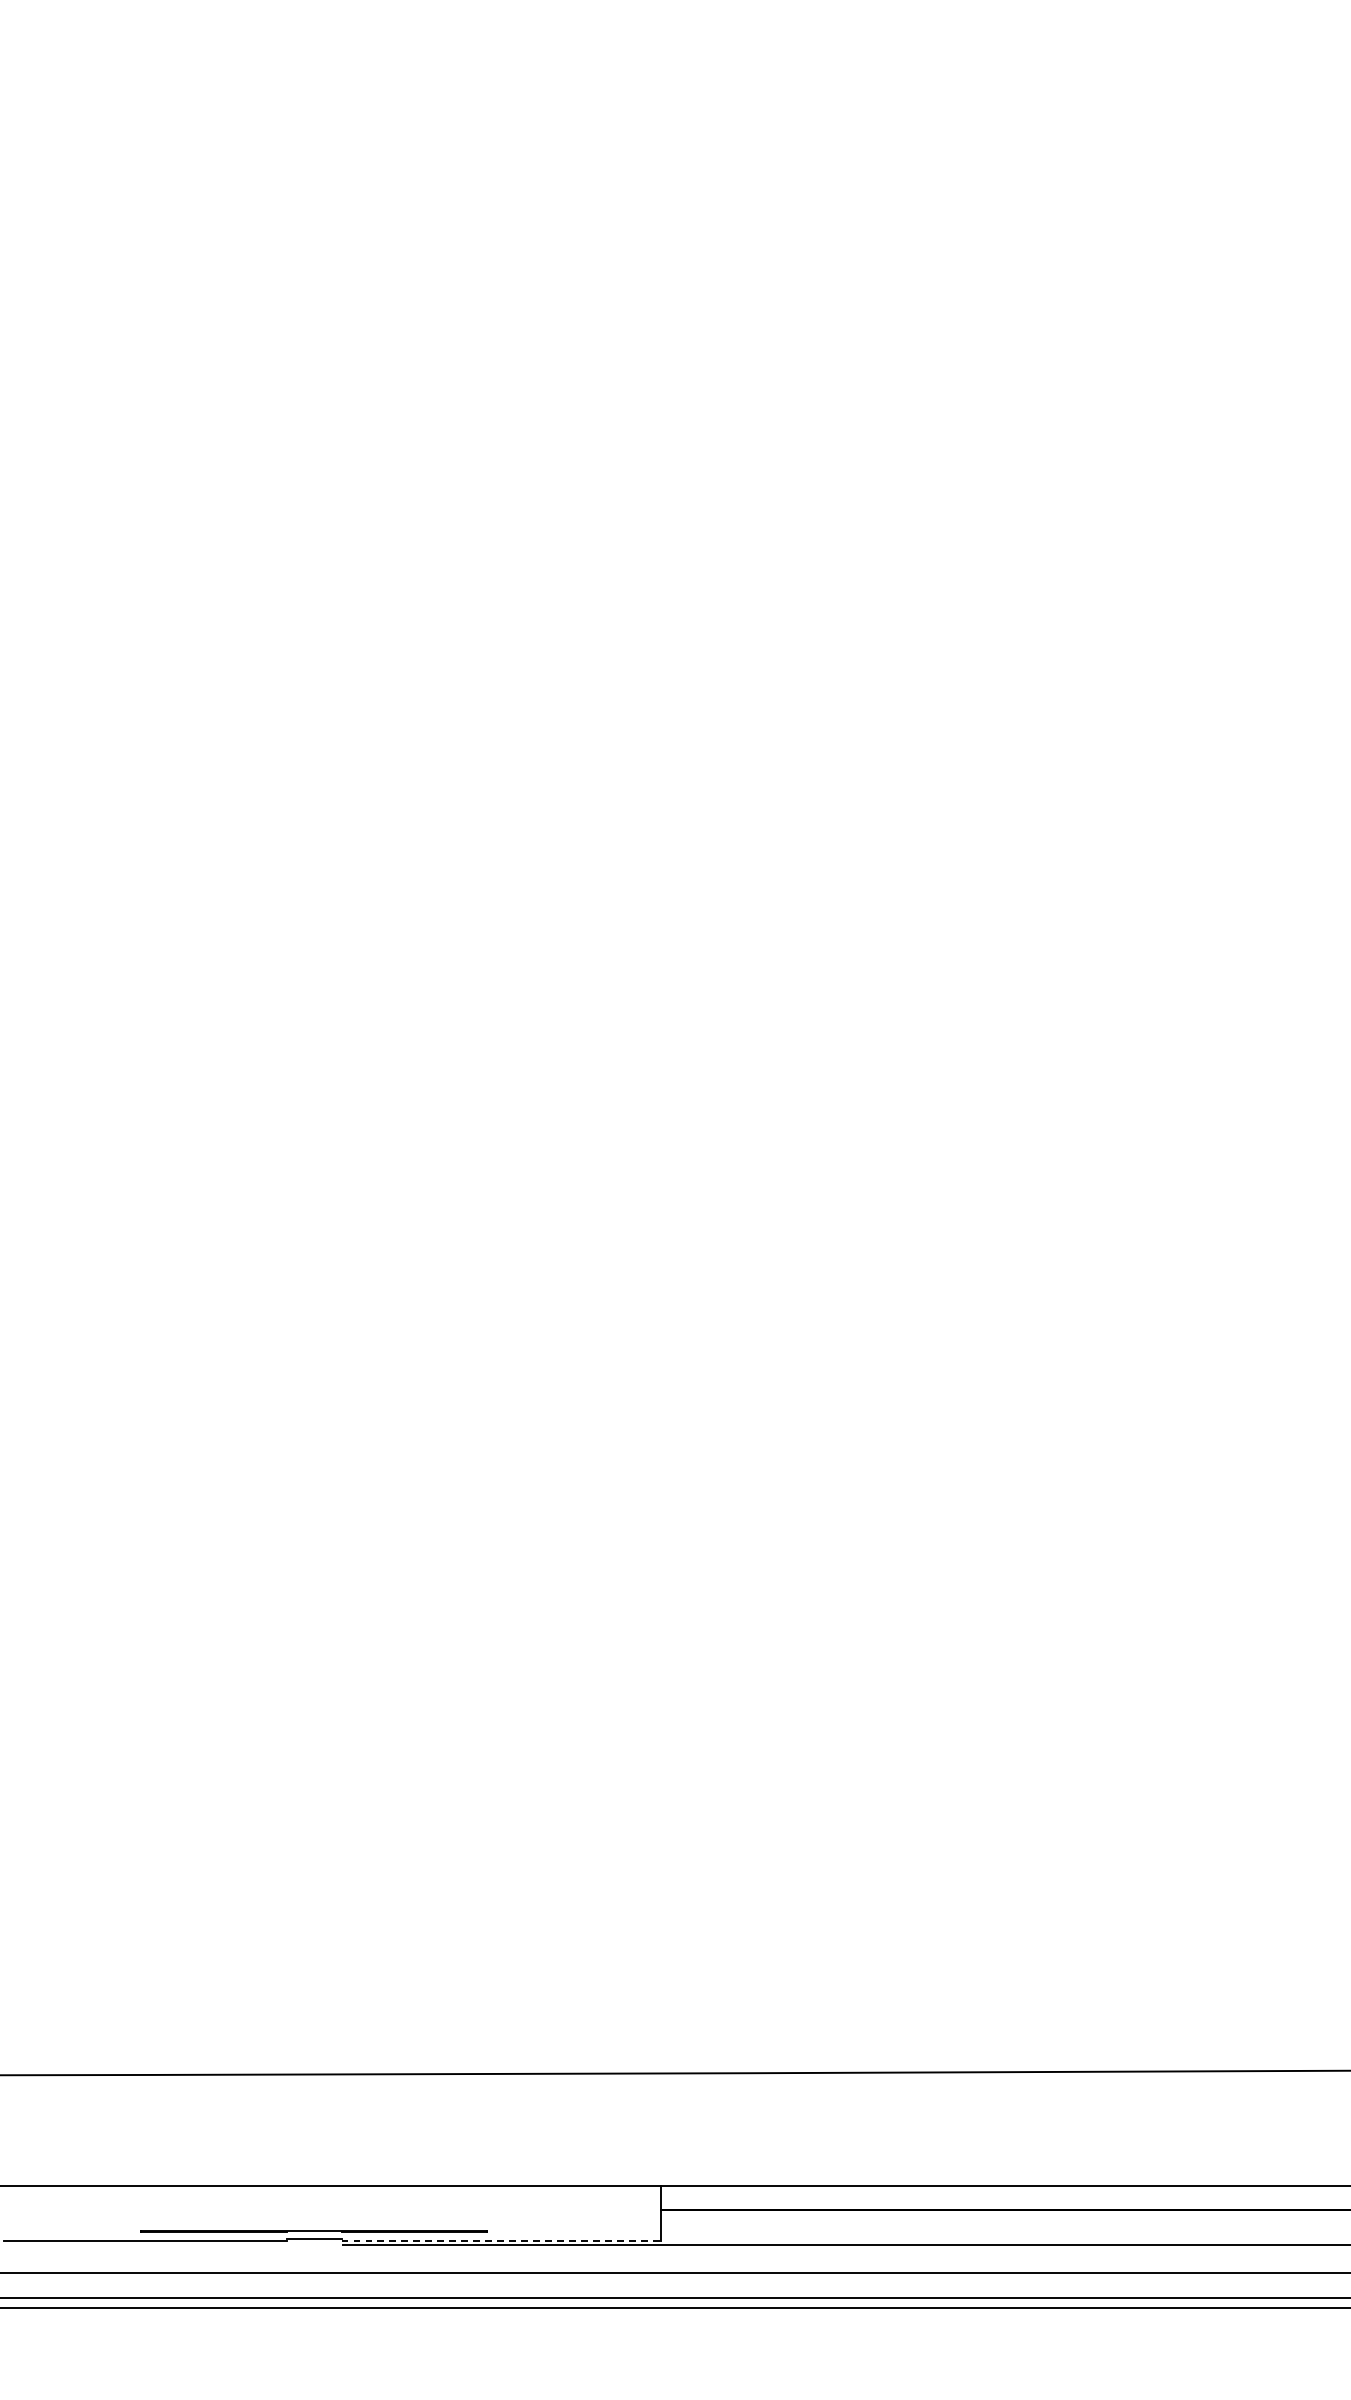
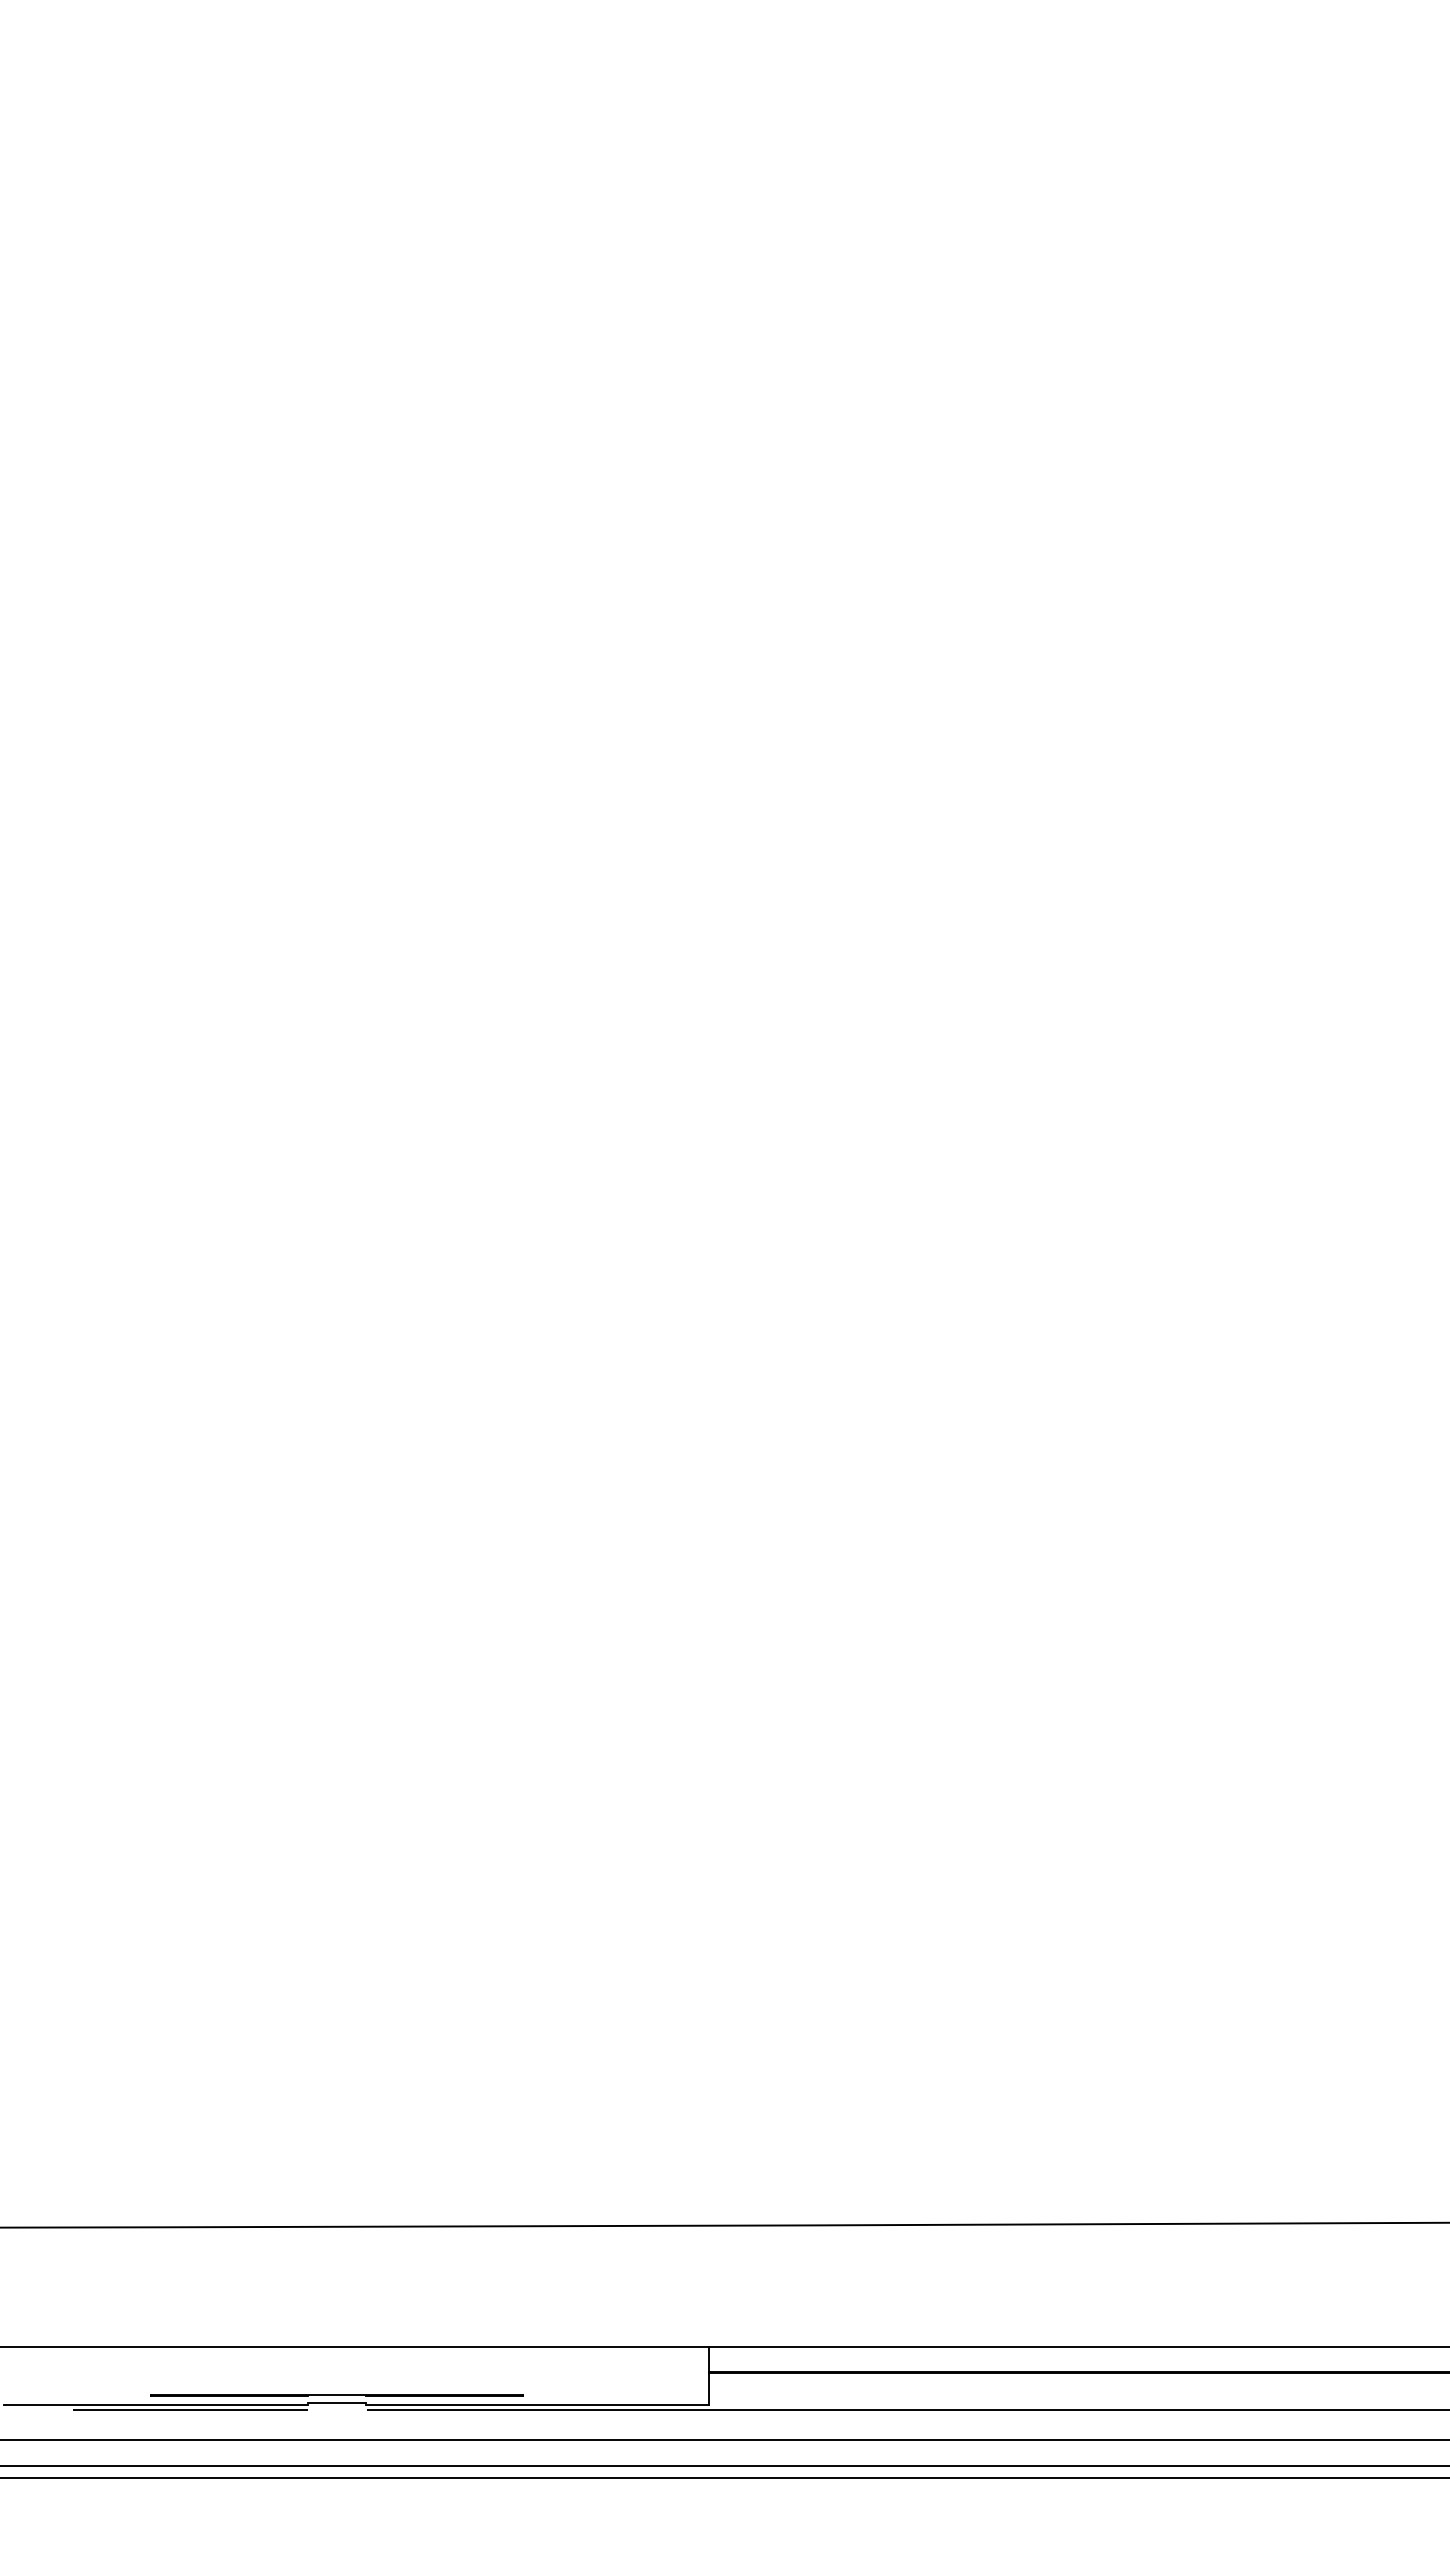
line: (501, 2240) -> (538, 2405), dashed -> solid
line: (176, 2244) -> (189, 2409), added

